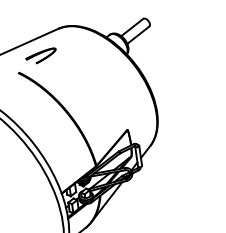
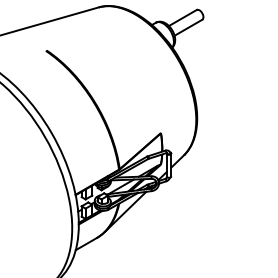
part: (40, 56) -> (74, 35), removed

